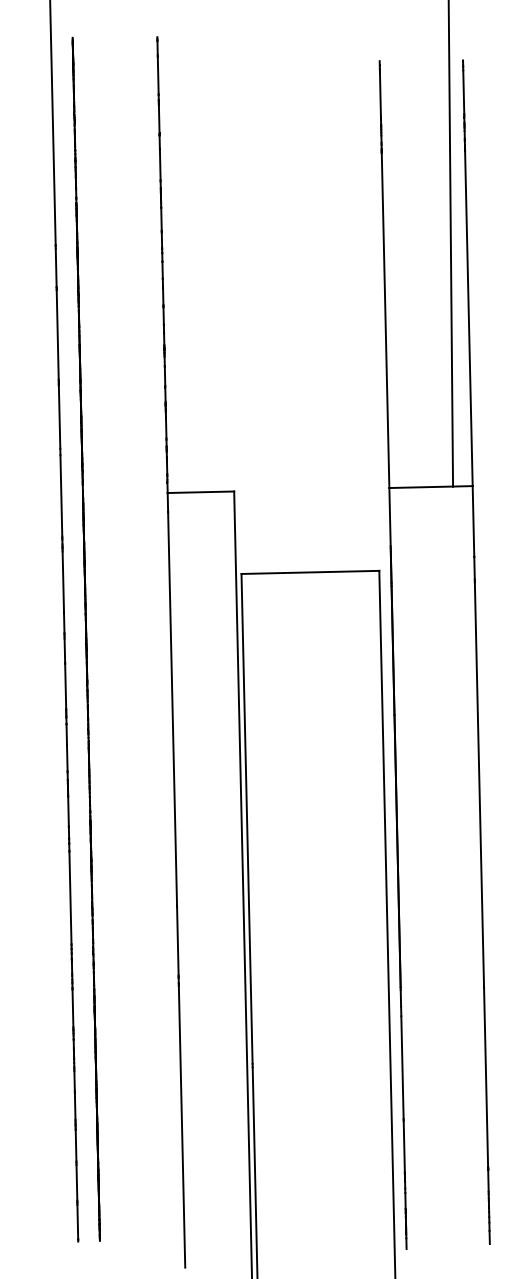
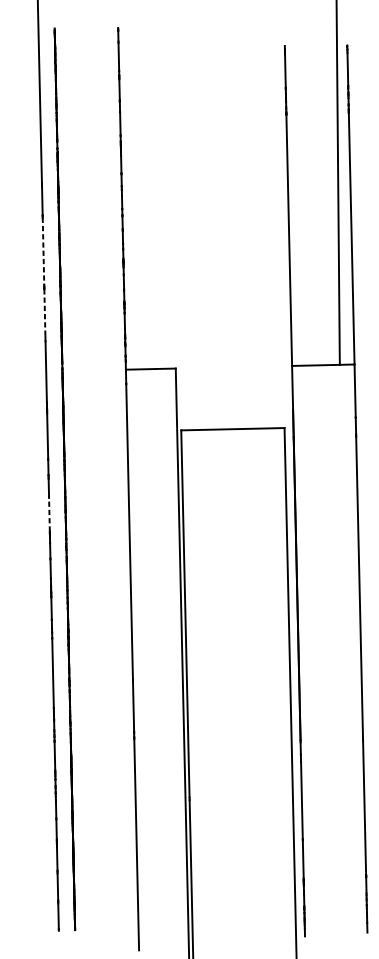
line: (57, 335) -> (43, 251), solid -> dashed
line: (59, 417) -> (44, 313), solid -> dashed
line: (65, 686) -> (49, 514), solid -> dashed

